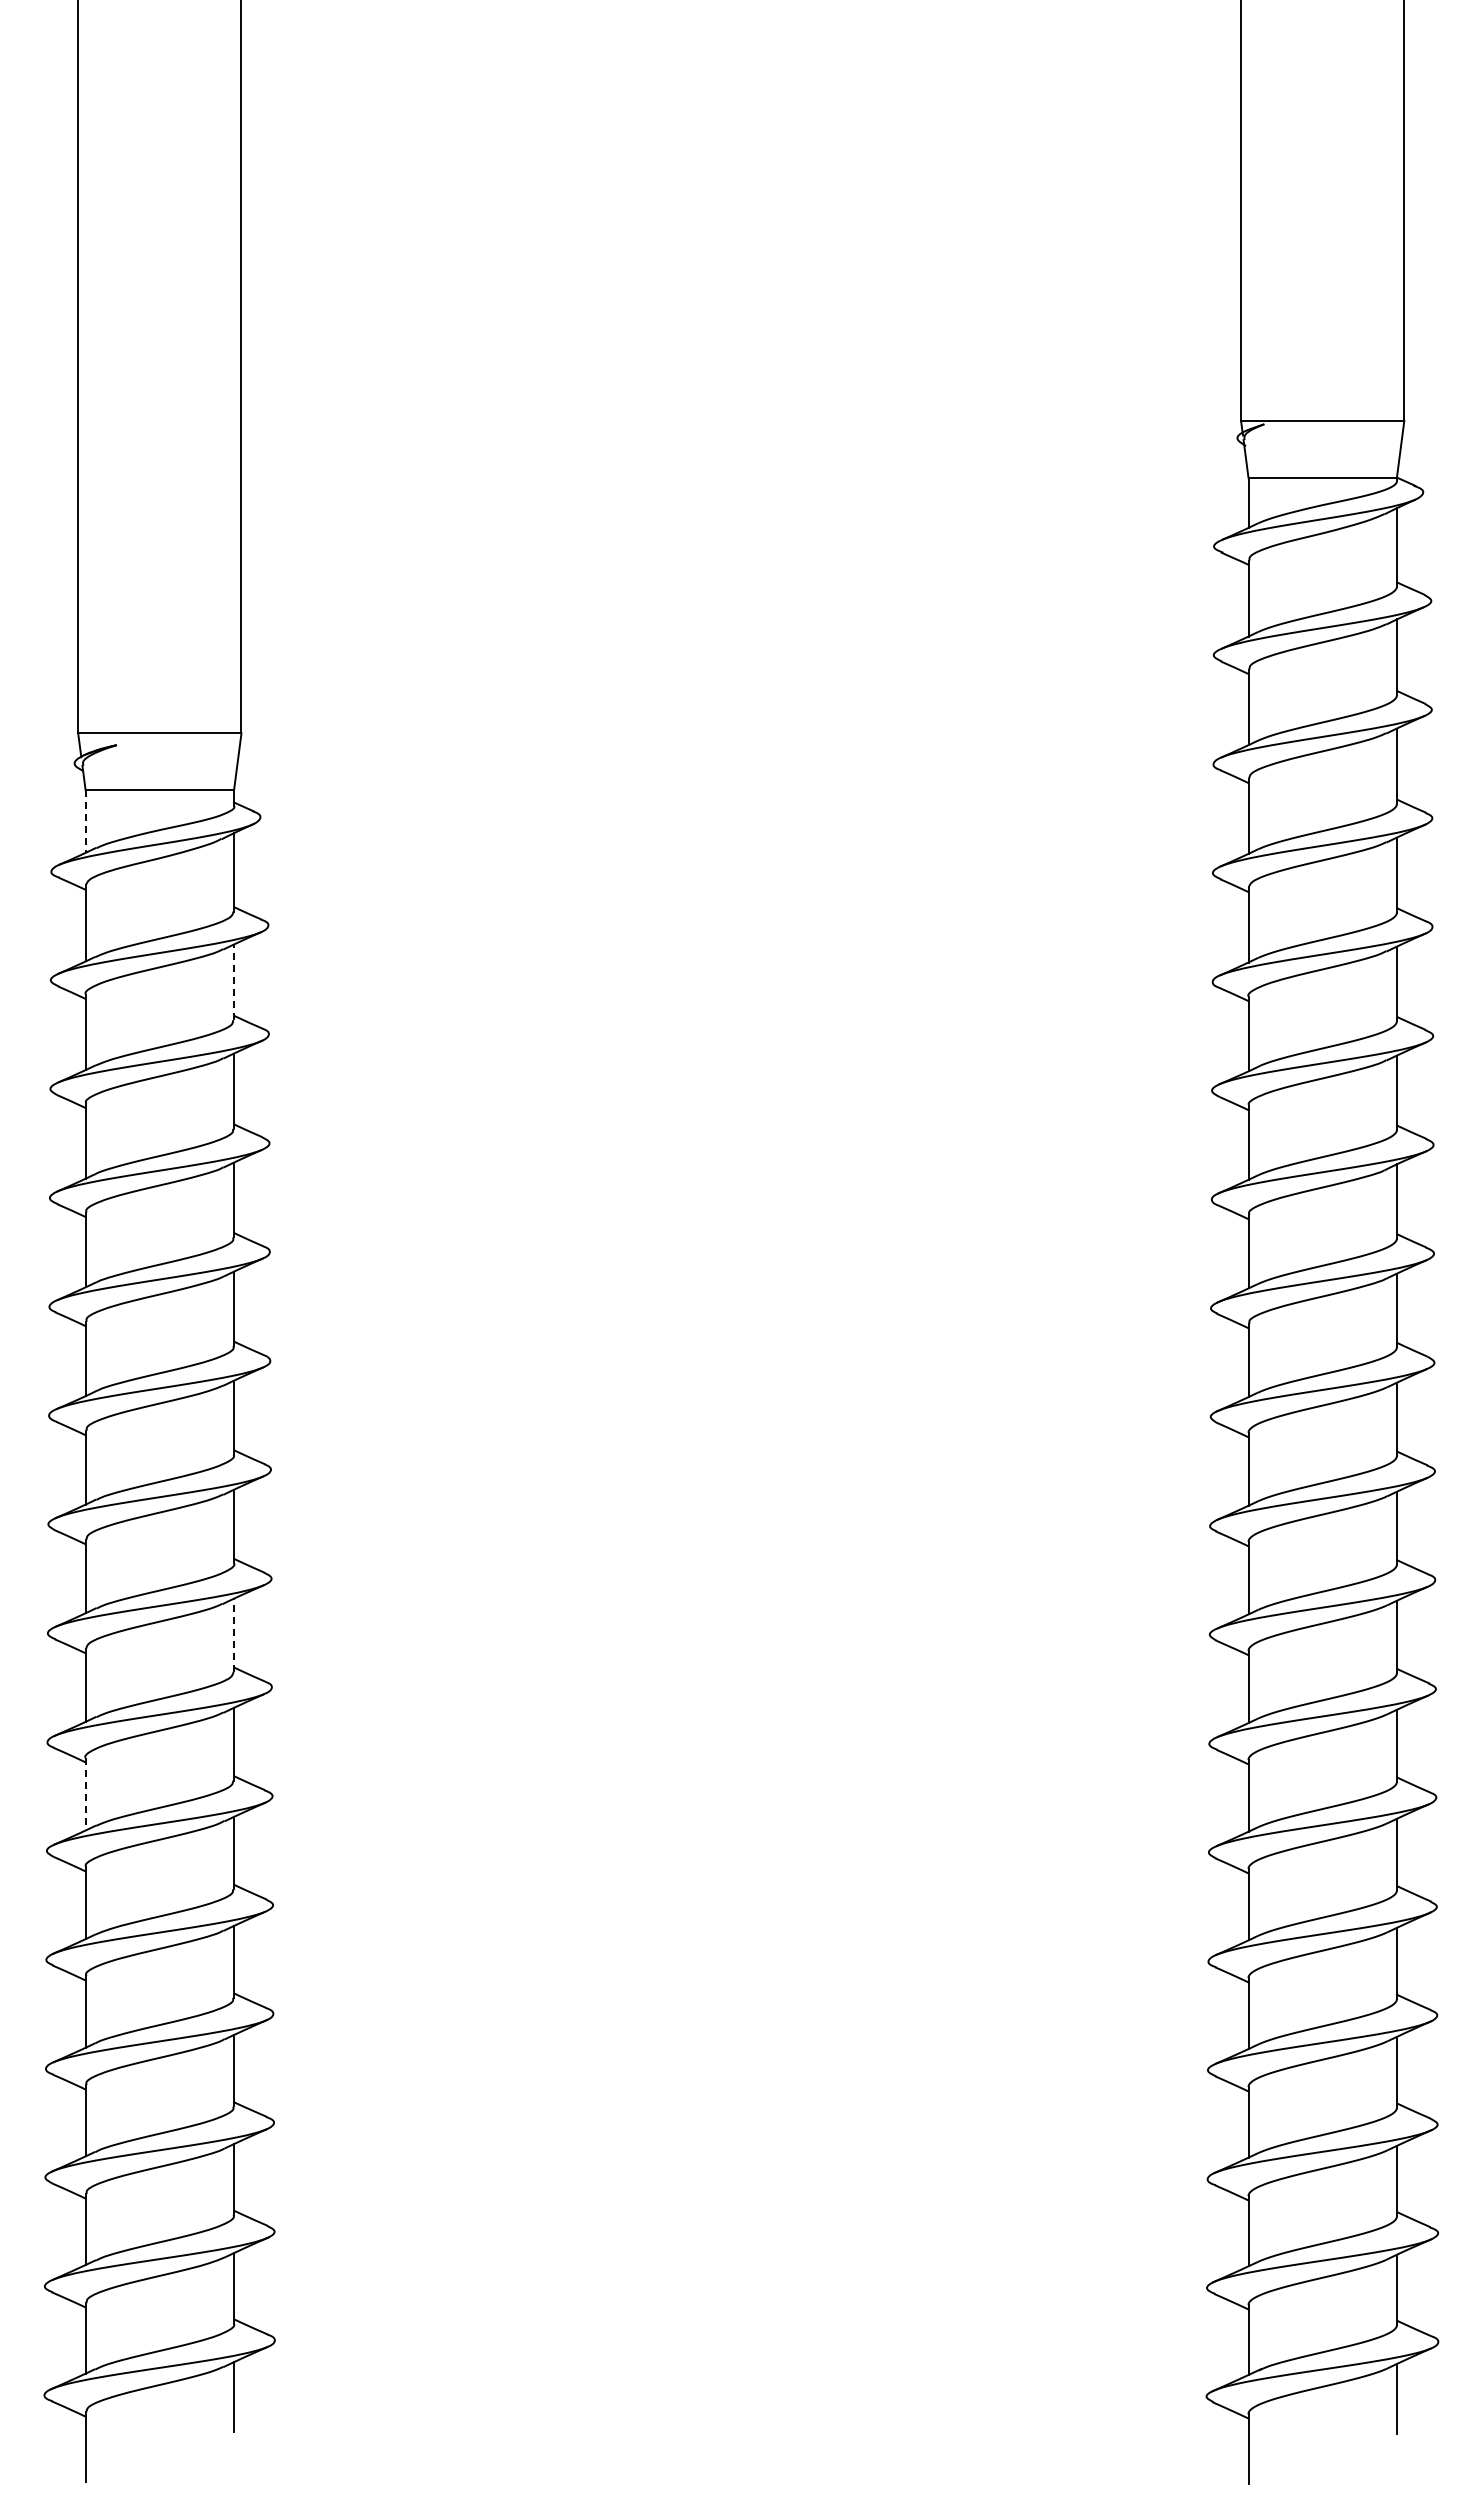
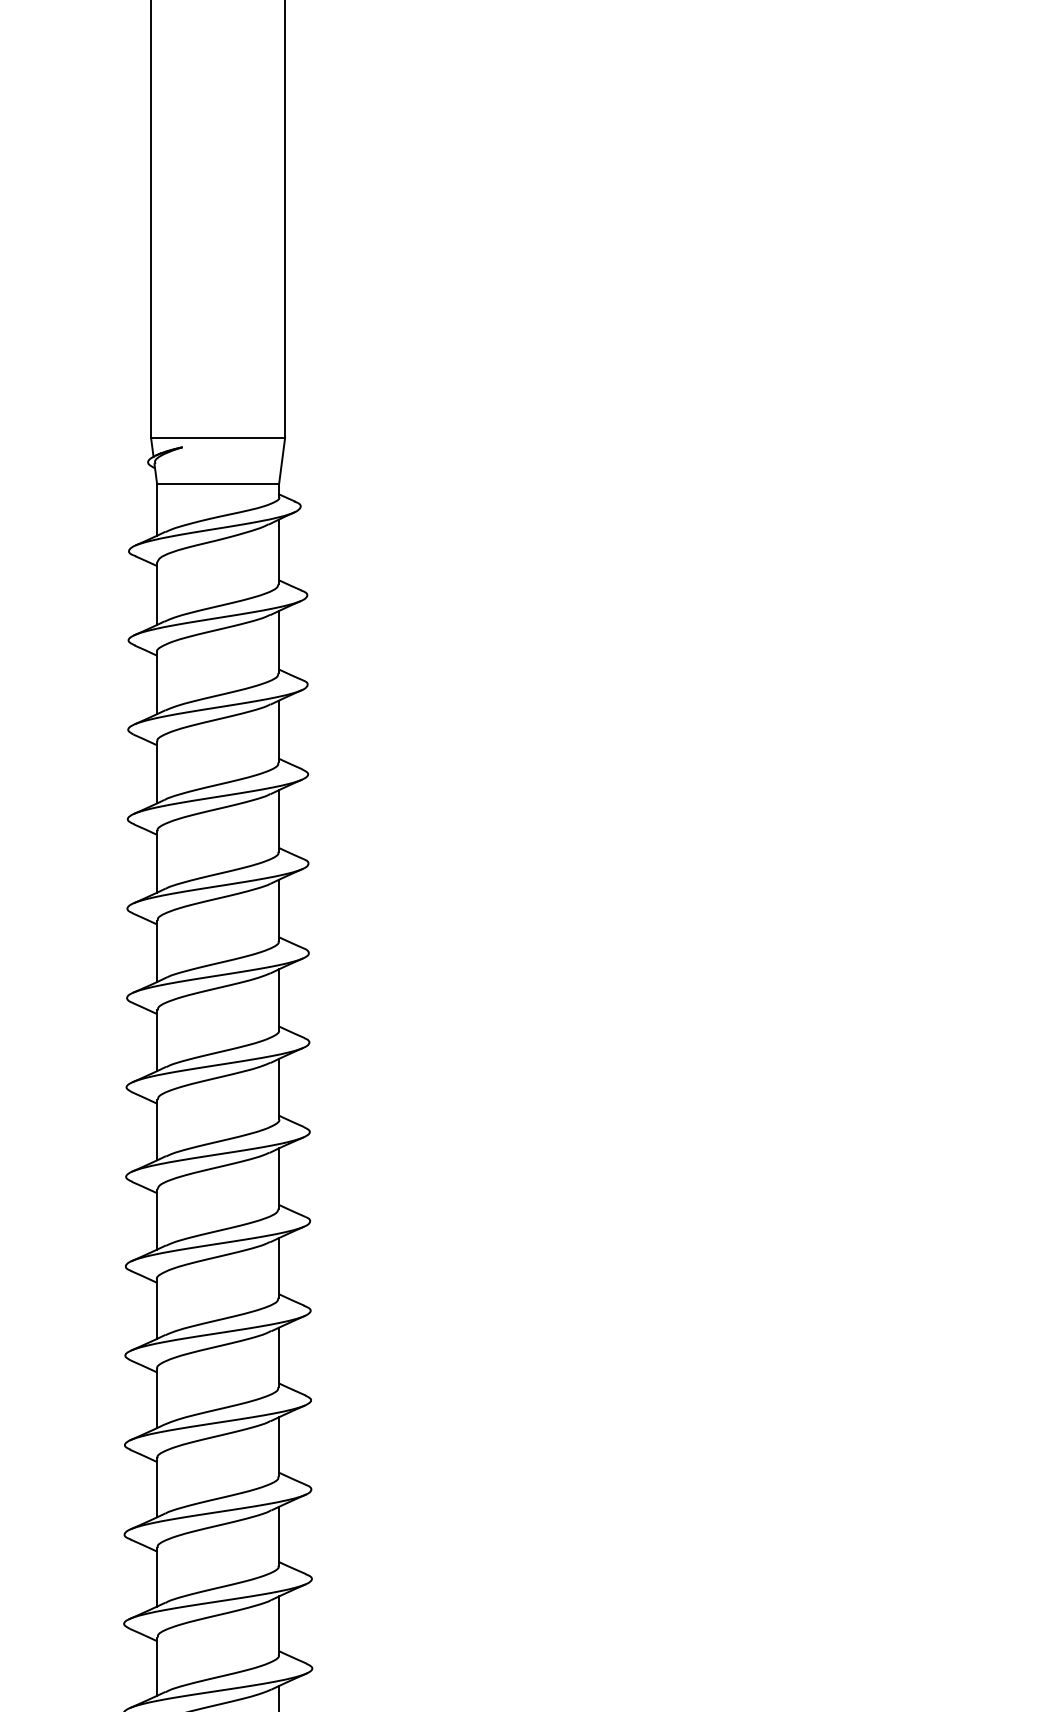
line: (85, 822) -> (157, 510), dashed -> solid
line: (234, 982) -> (279, 642), dashed -> solid
line: (234, 1635) -> (279, 1178), dashed -> solid
line: (85, 1794) -> (157, 1309), dashed -> solid

